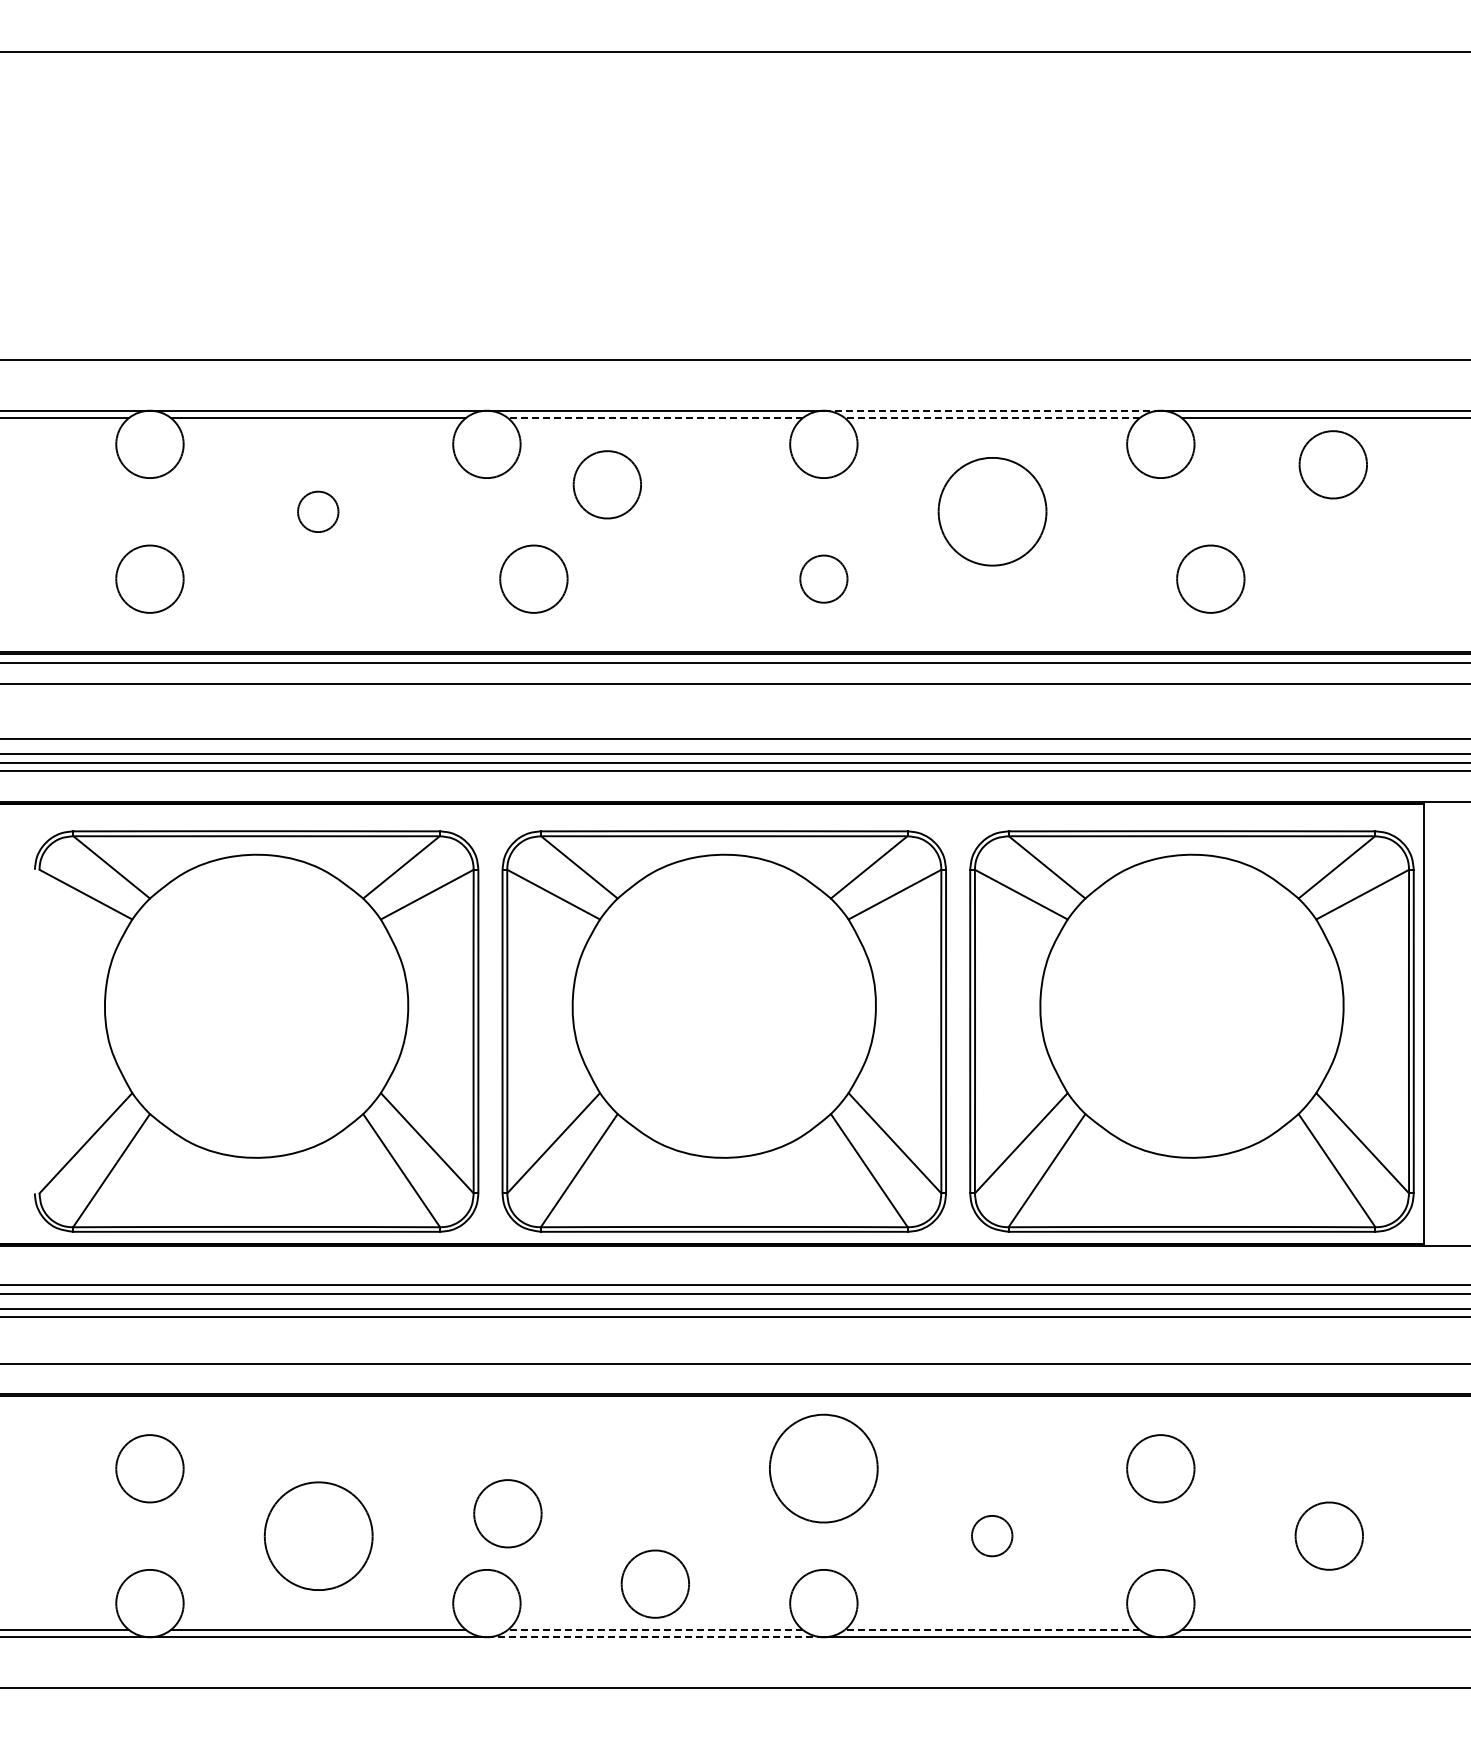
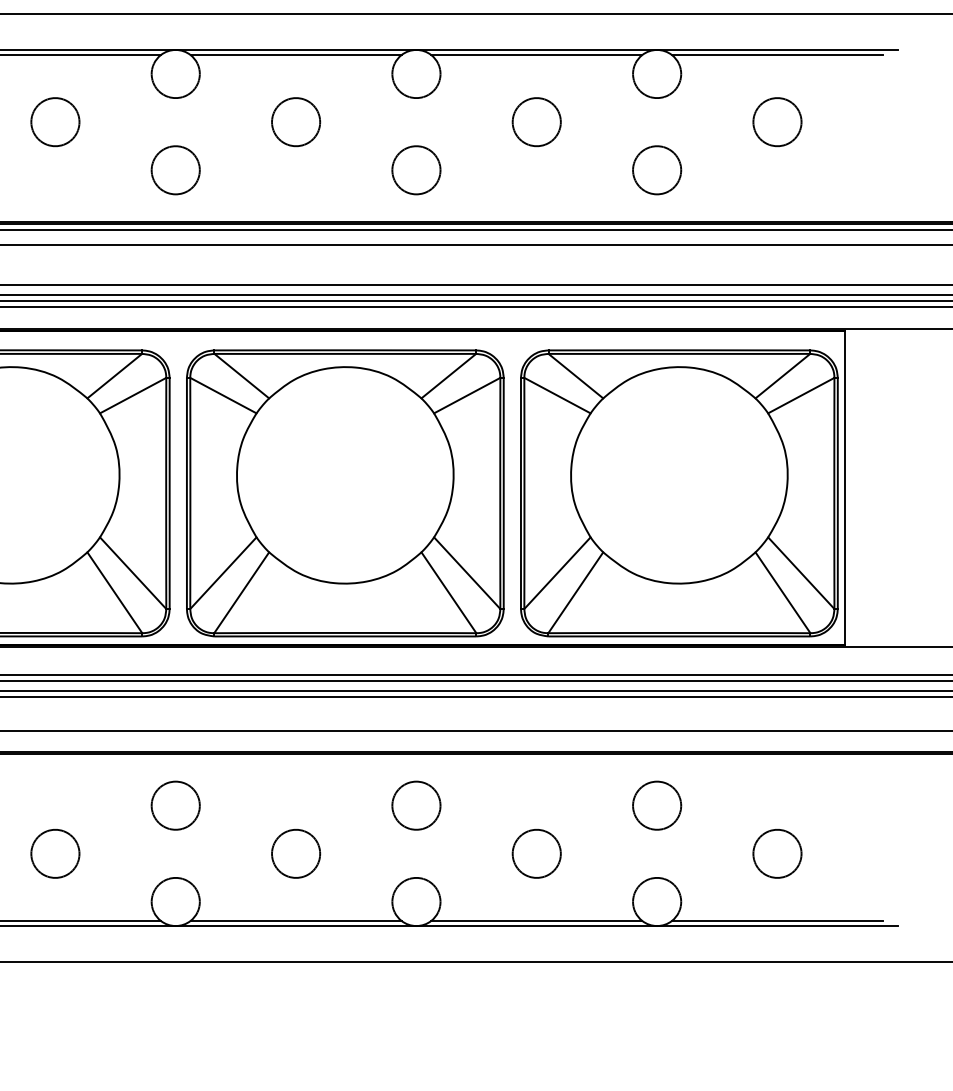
line: (991, 410) -> (536, 49), dashed -> solid
line: (655, 417) -> (296, 54), dashed -> solid
line: (992, 417) -> (536, 54), dashed -> solid
part: (1332, 464) -> (776, 121), moved
part: (606, 484) -> (295, 121), moved
part: (317, 511) -> (54, 121), size x1.67
part: (991, 511) -> (536, 121), size x0.62
part: (533, 578) -> (175, 169), moved
part: (823, 578) -> (416, 169), size x1.43
part: (1210, 578) -> (656, 169), moved
part: (823, 1468) -> (416, 805), size x0.62
part: (507, 1513) -> (175, 805), moved
part: (317, 1535) -> (54, 853), size x0.62
part: (991, 1535) -> (536, 853), size x1.67
part: (654, 1583) -> (295, 853), moved
line: (655, 1630) -> (296, 921), dashed -> solid
line: (992, 1630) -> (536, 921), dashed -> solid
line: (654, 1637) -> (295, 926), dashed -> solid

